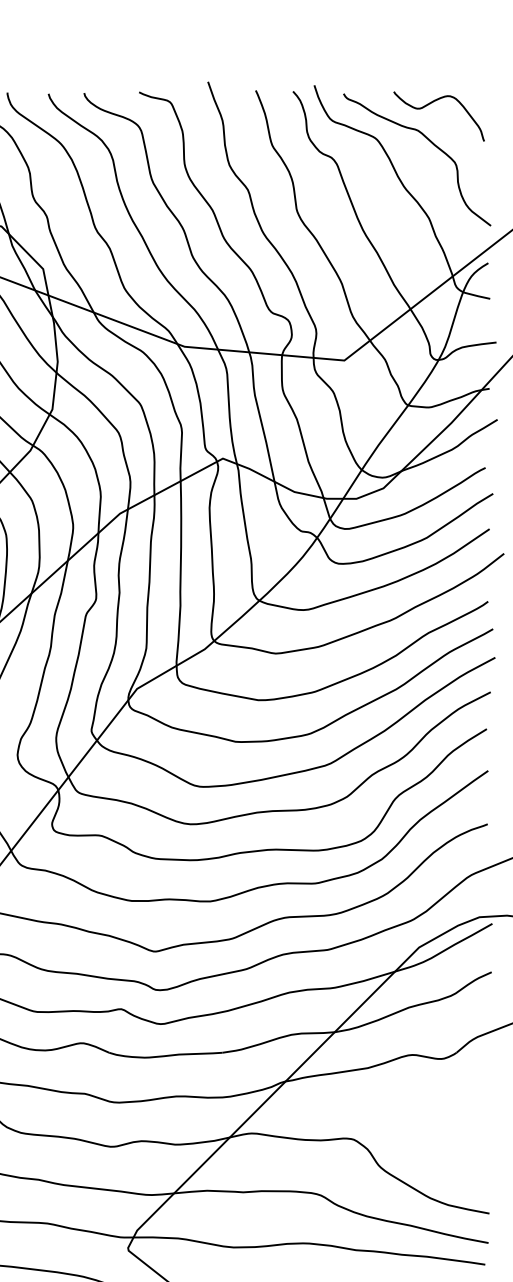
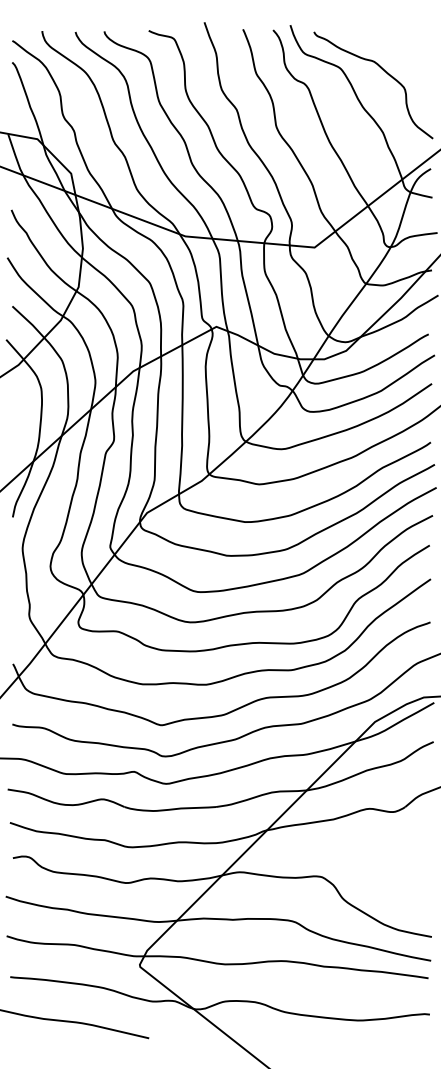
curve: (433, 103) -> (386, 39), removed

